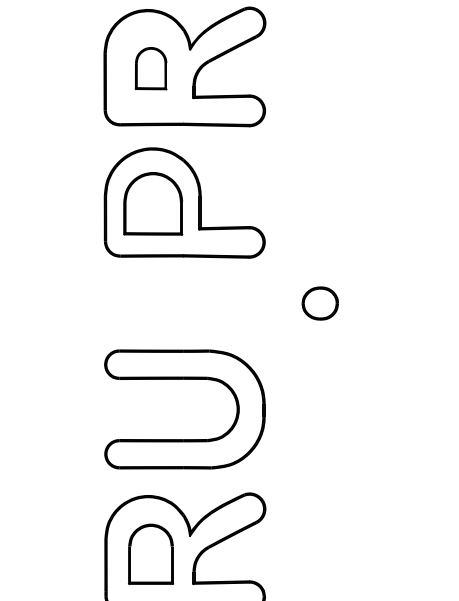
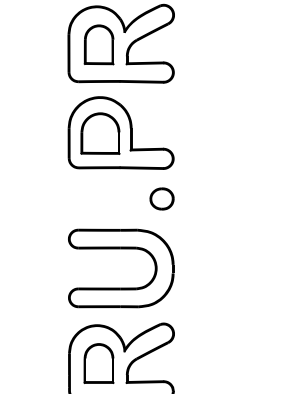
part: (150, 68) -> (98, 44), size x1.43
part: (319, 302) -> (161, 198), moved

